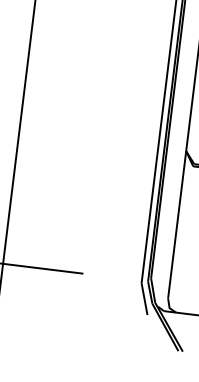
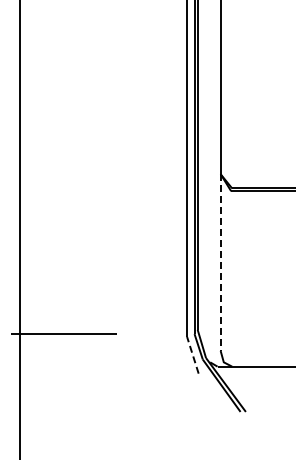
line: (176, 225) -> (220, 263), solid -> dashed
line: (144, 298) -> (192, 354), solid -> dashed

